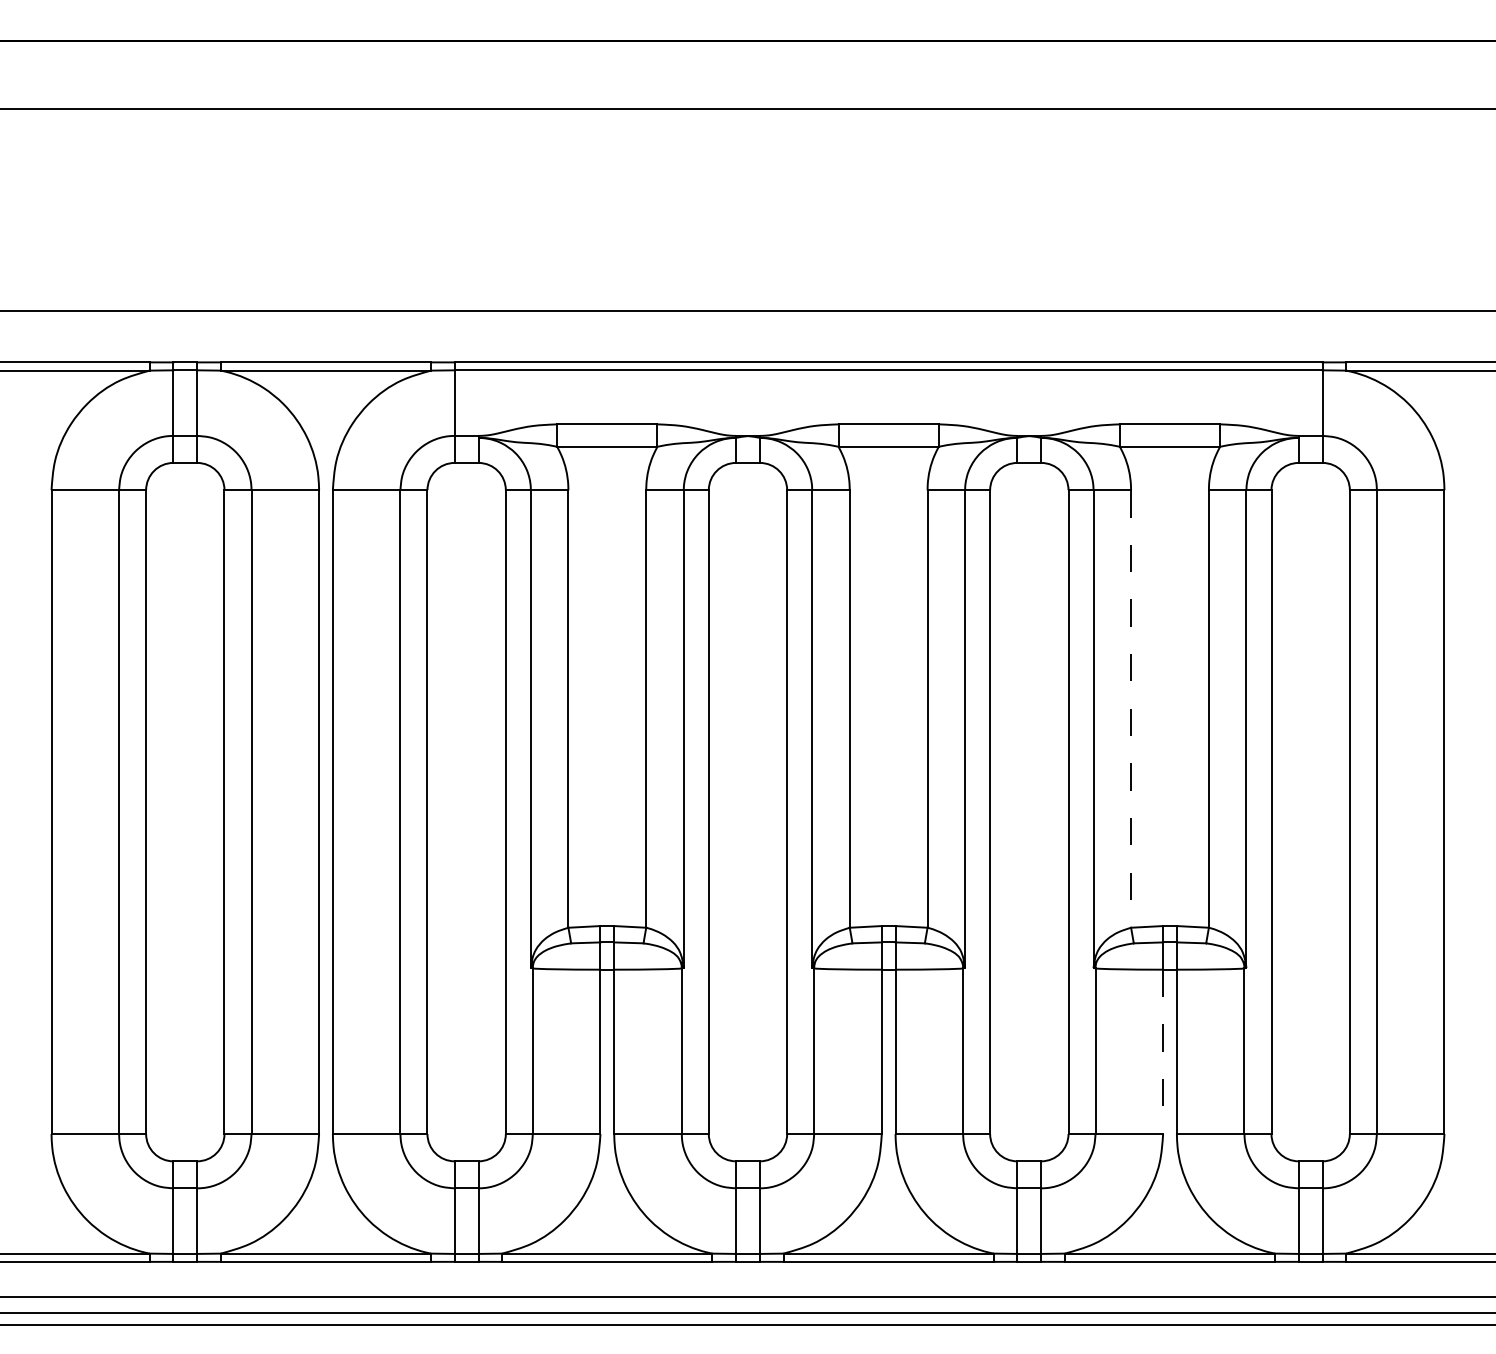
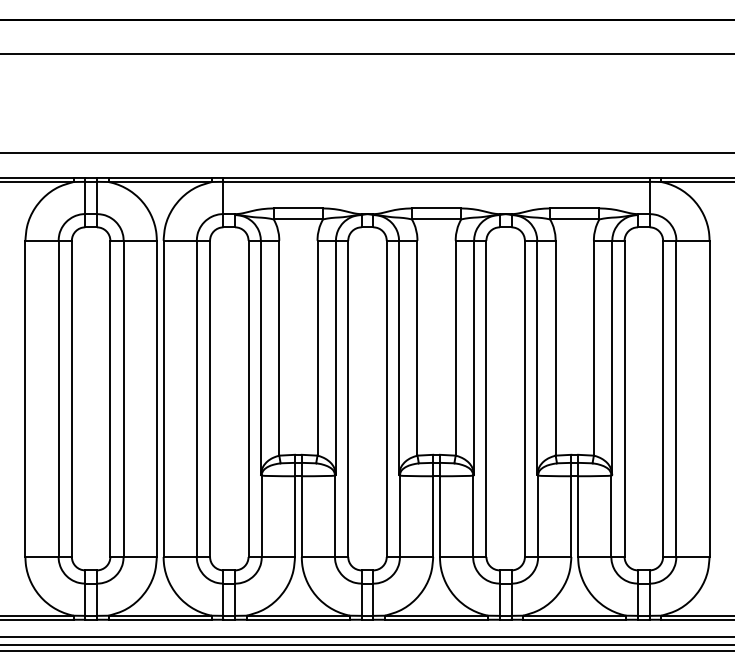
line: (1130, 709) -> (555, 348), dashed -> solid
line: (1163, 1053) -> (571, 517), dashed -> solid

